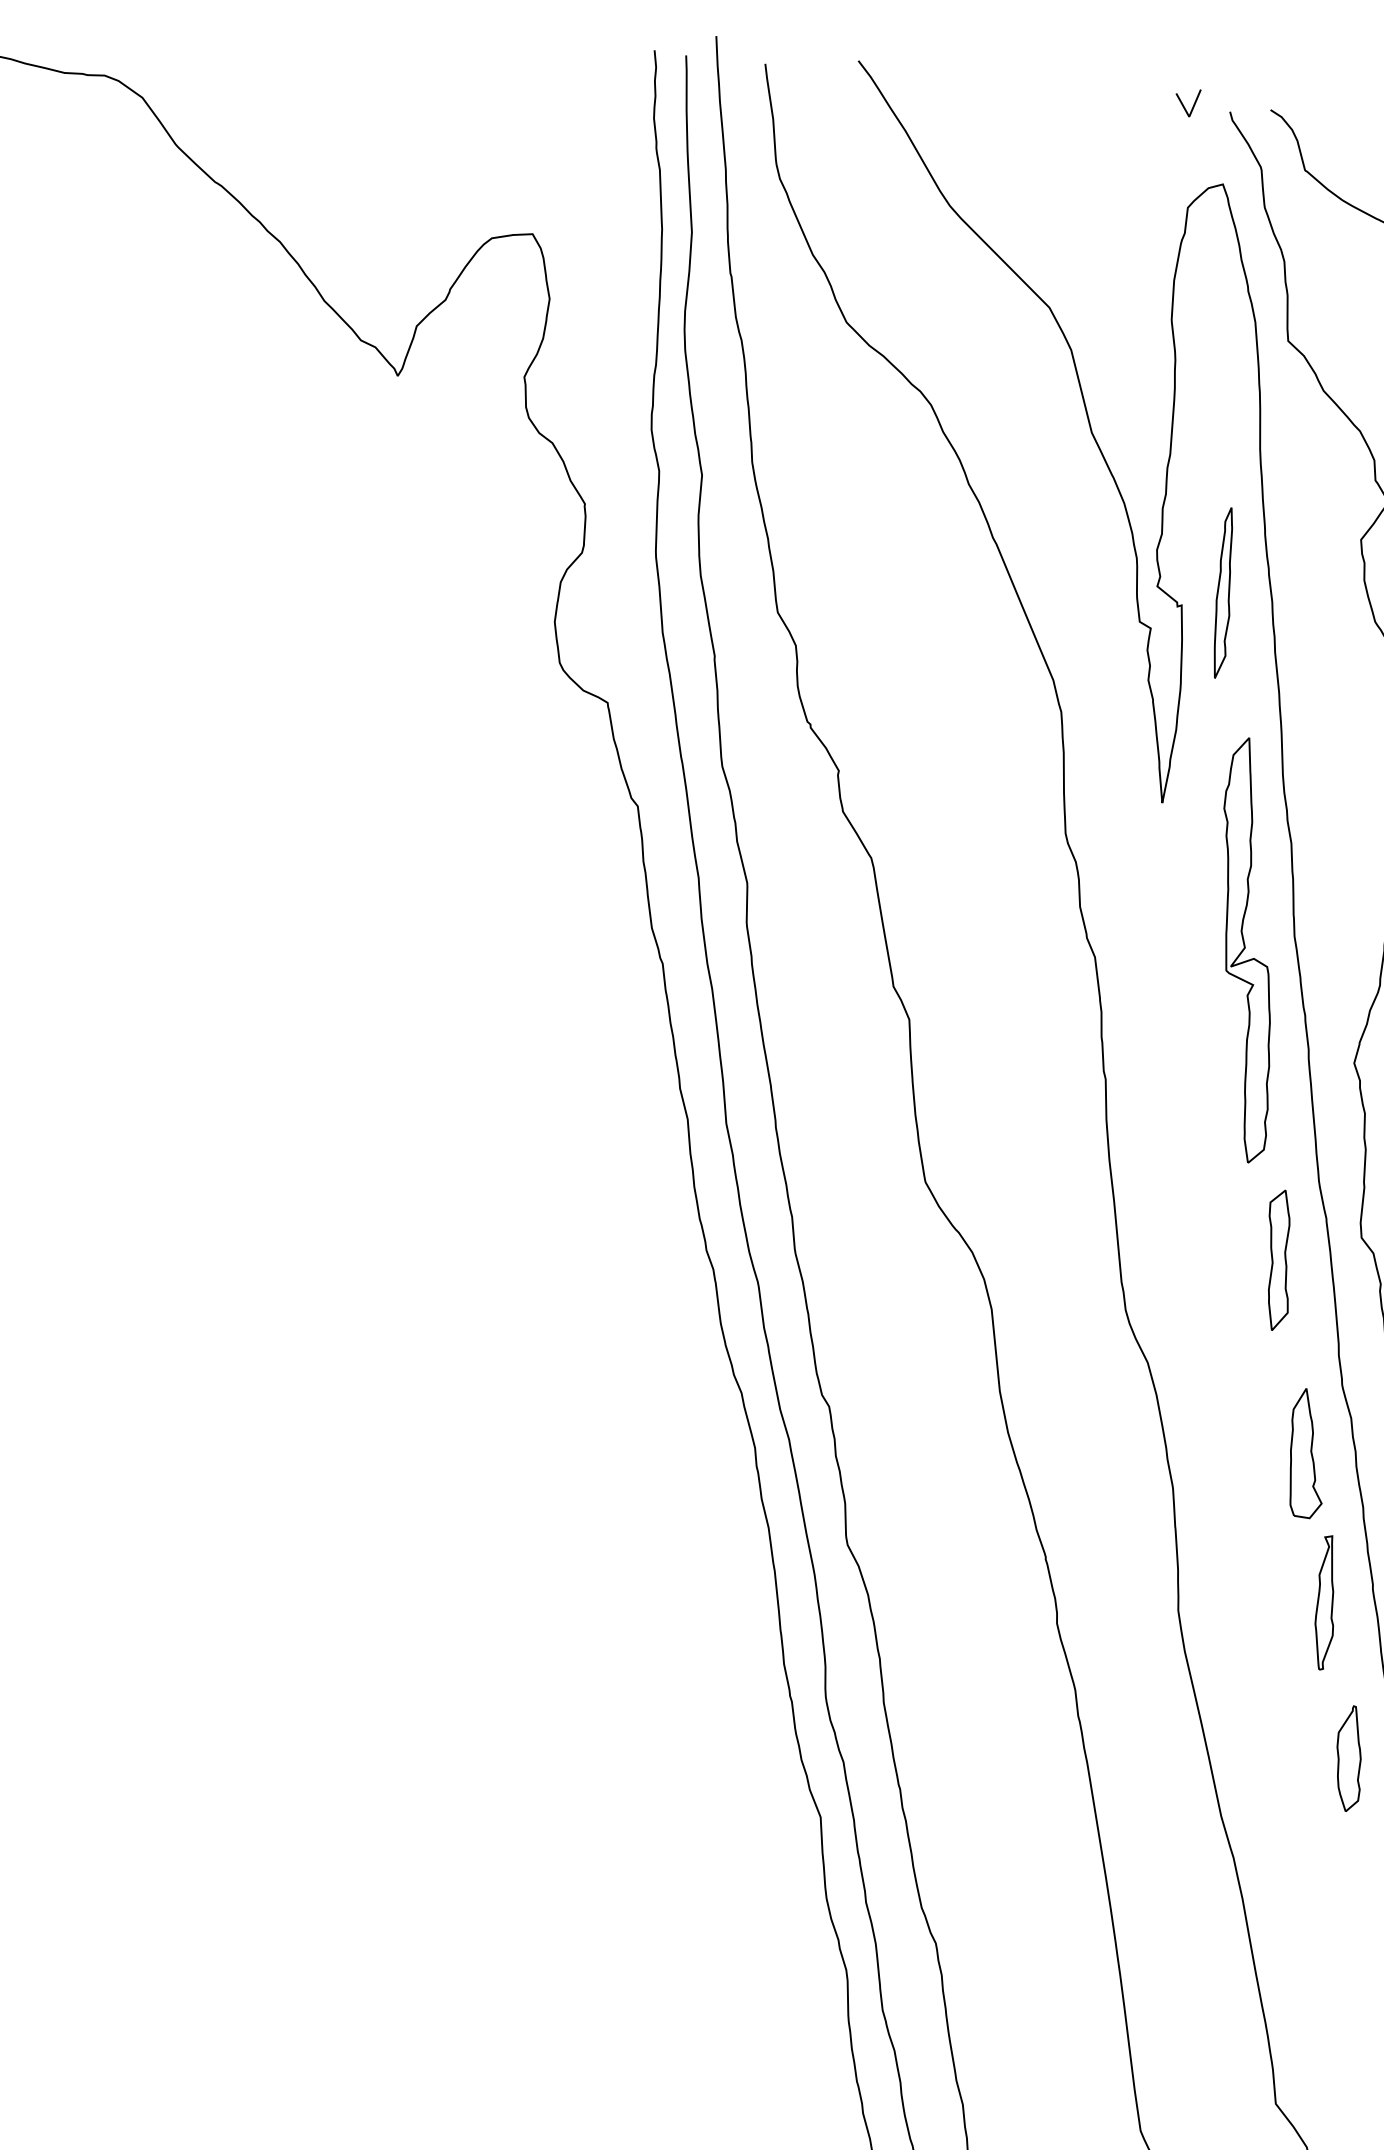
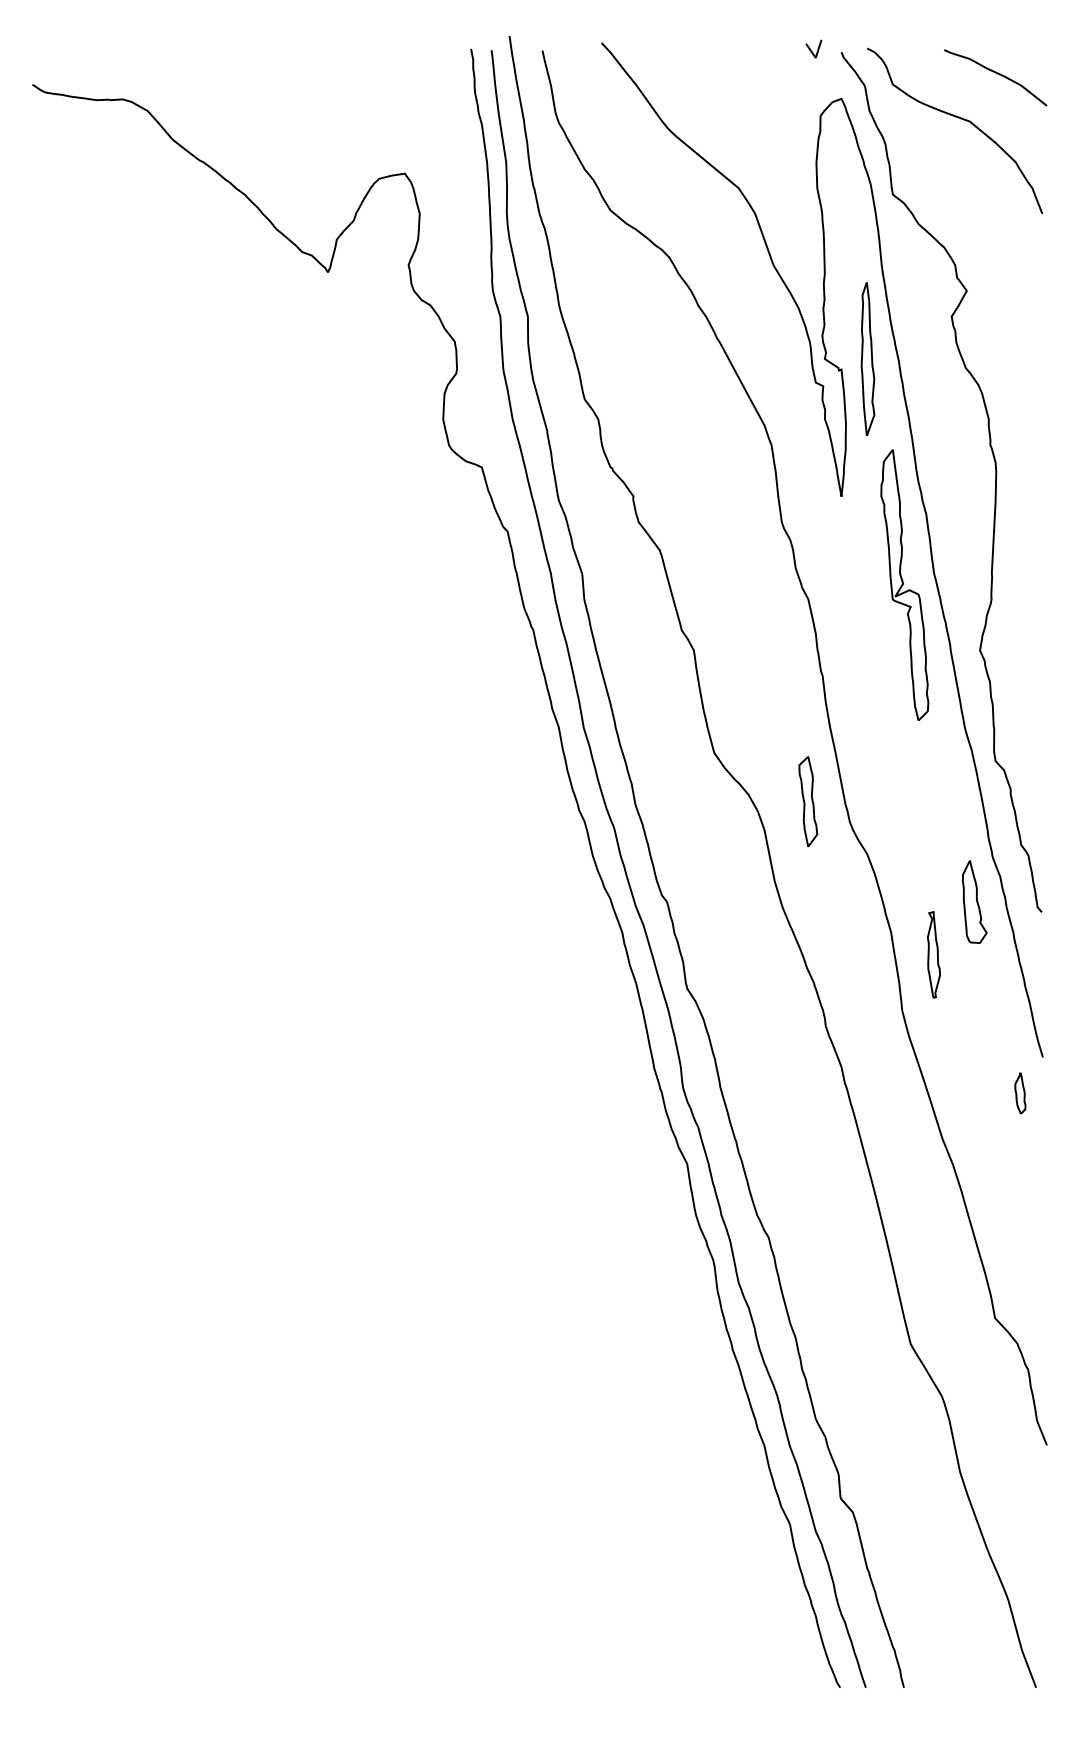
part: (1223, 592) -> (867, 358), size x1.4
part: (1279, 1260) -> (808, 801), moved
part: (1325, 1602) -> (933, 954), moved
part: (1349, 1758) -> (1020, 1093), size x0.6

